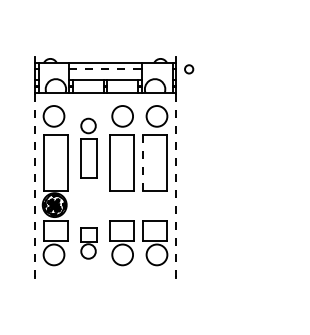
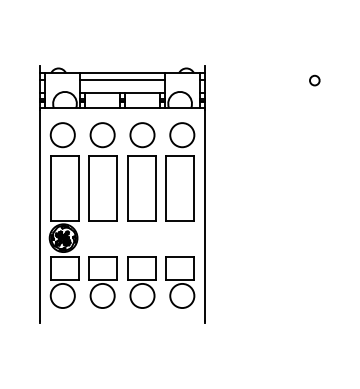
line: (106, 68) -> (123, 79), dashed -> solid
circle: (189, 69) -> (315, 80), moved
part: (88, 148) -> (102, 172), size x1.43
line: (142, 163) -> (165, 189), dashed -> solid
line: (34, 186) -> (40, 216), dashed -> solid
line: (176, 186) -> (204, 216), dashed -> solid
part: (88, 243) -> (102, 282), size x1.43

